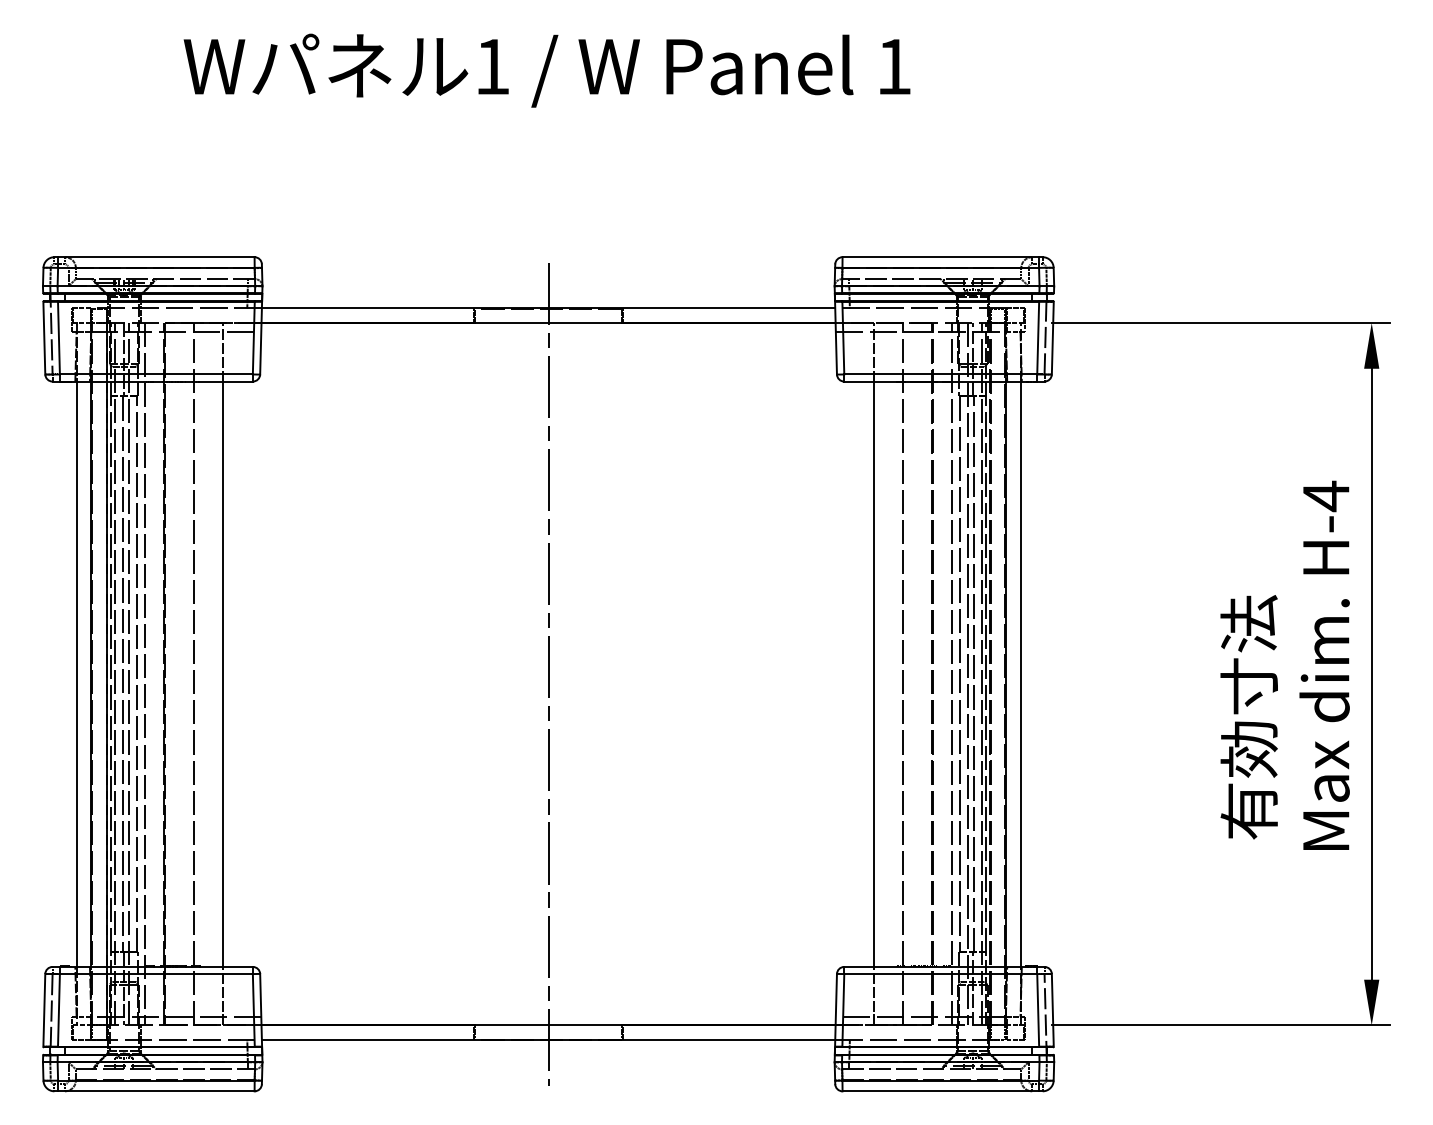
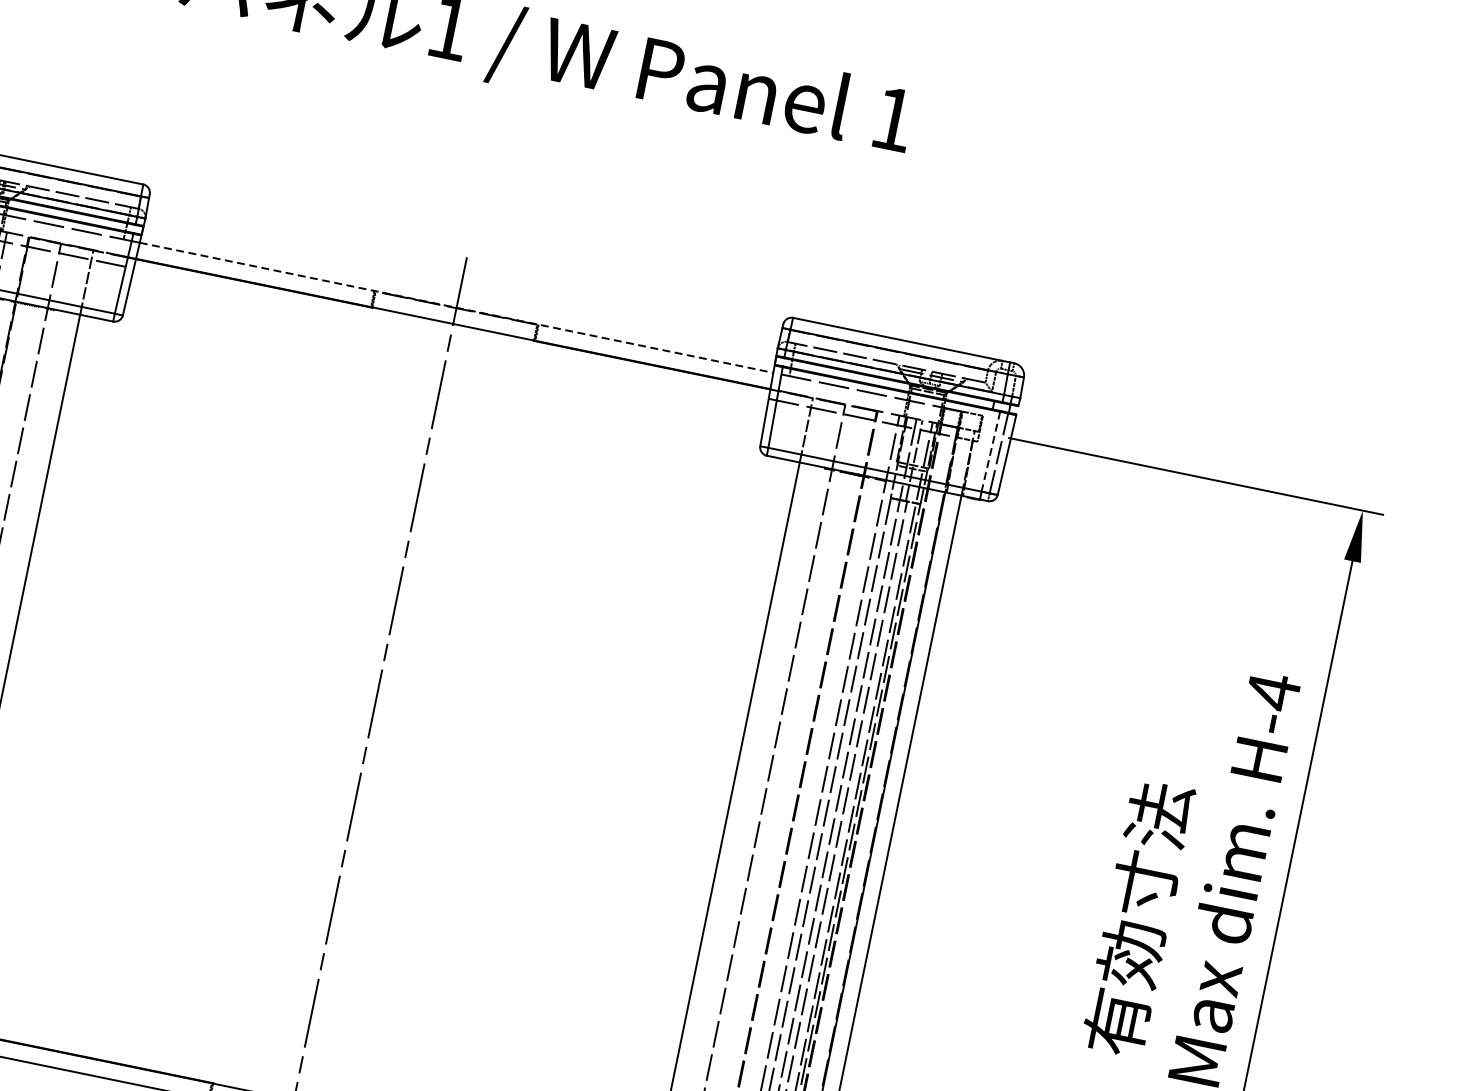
line: (548, 308) -> (456, 307), solid -> dashed
line: (1038, 338) -> (991, 452), solid -> dashed

